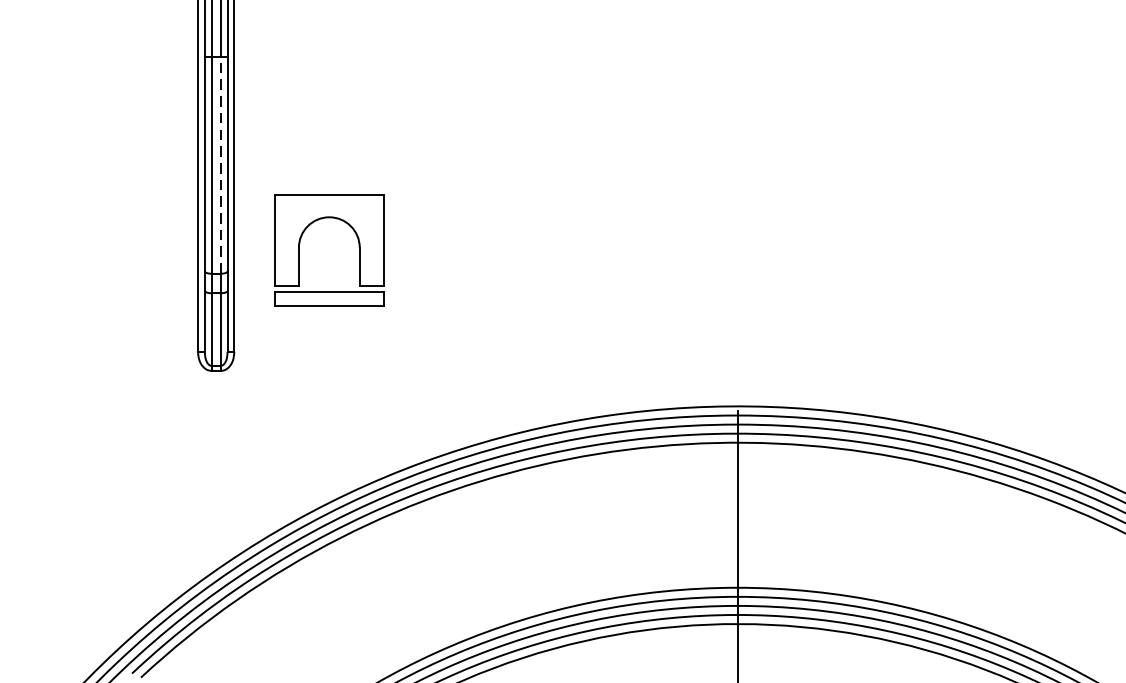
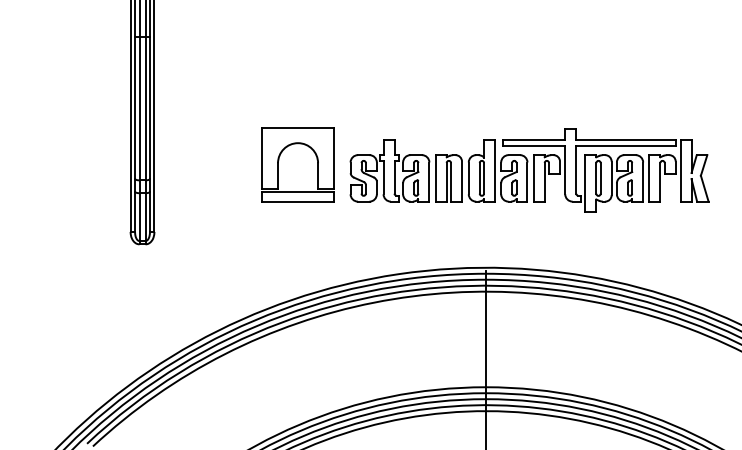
line: (220, 164) -> (145, 108), dashed -> solid
part: (301, 243) -> (279, 160), moved
part: (803, 258) -> (529, 170), added

